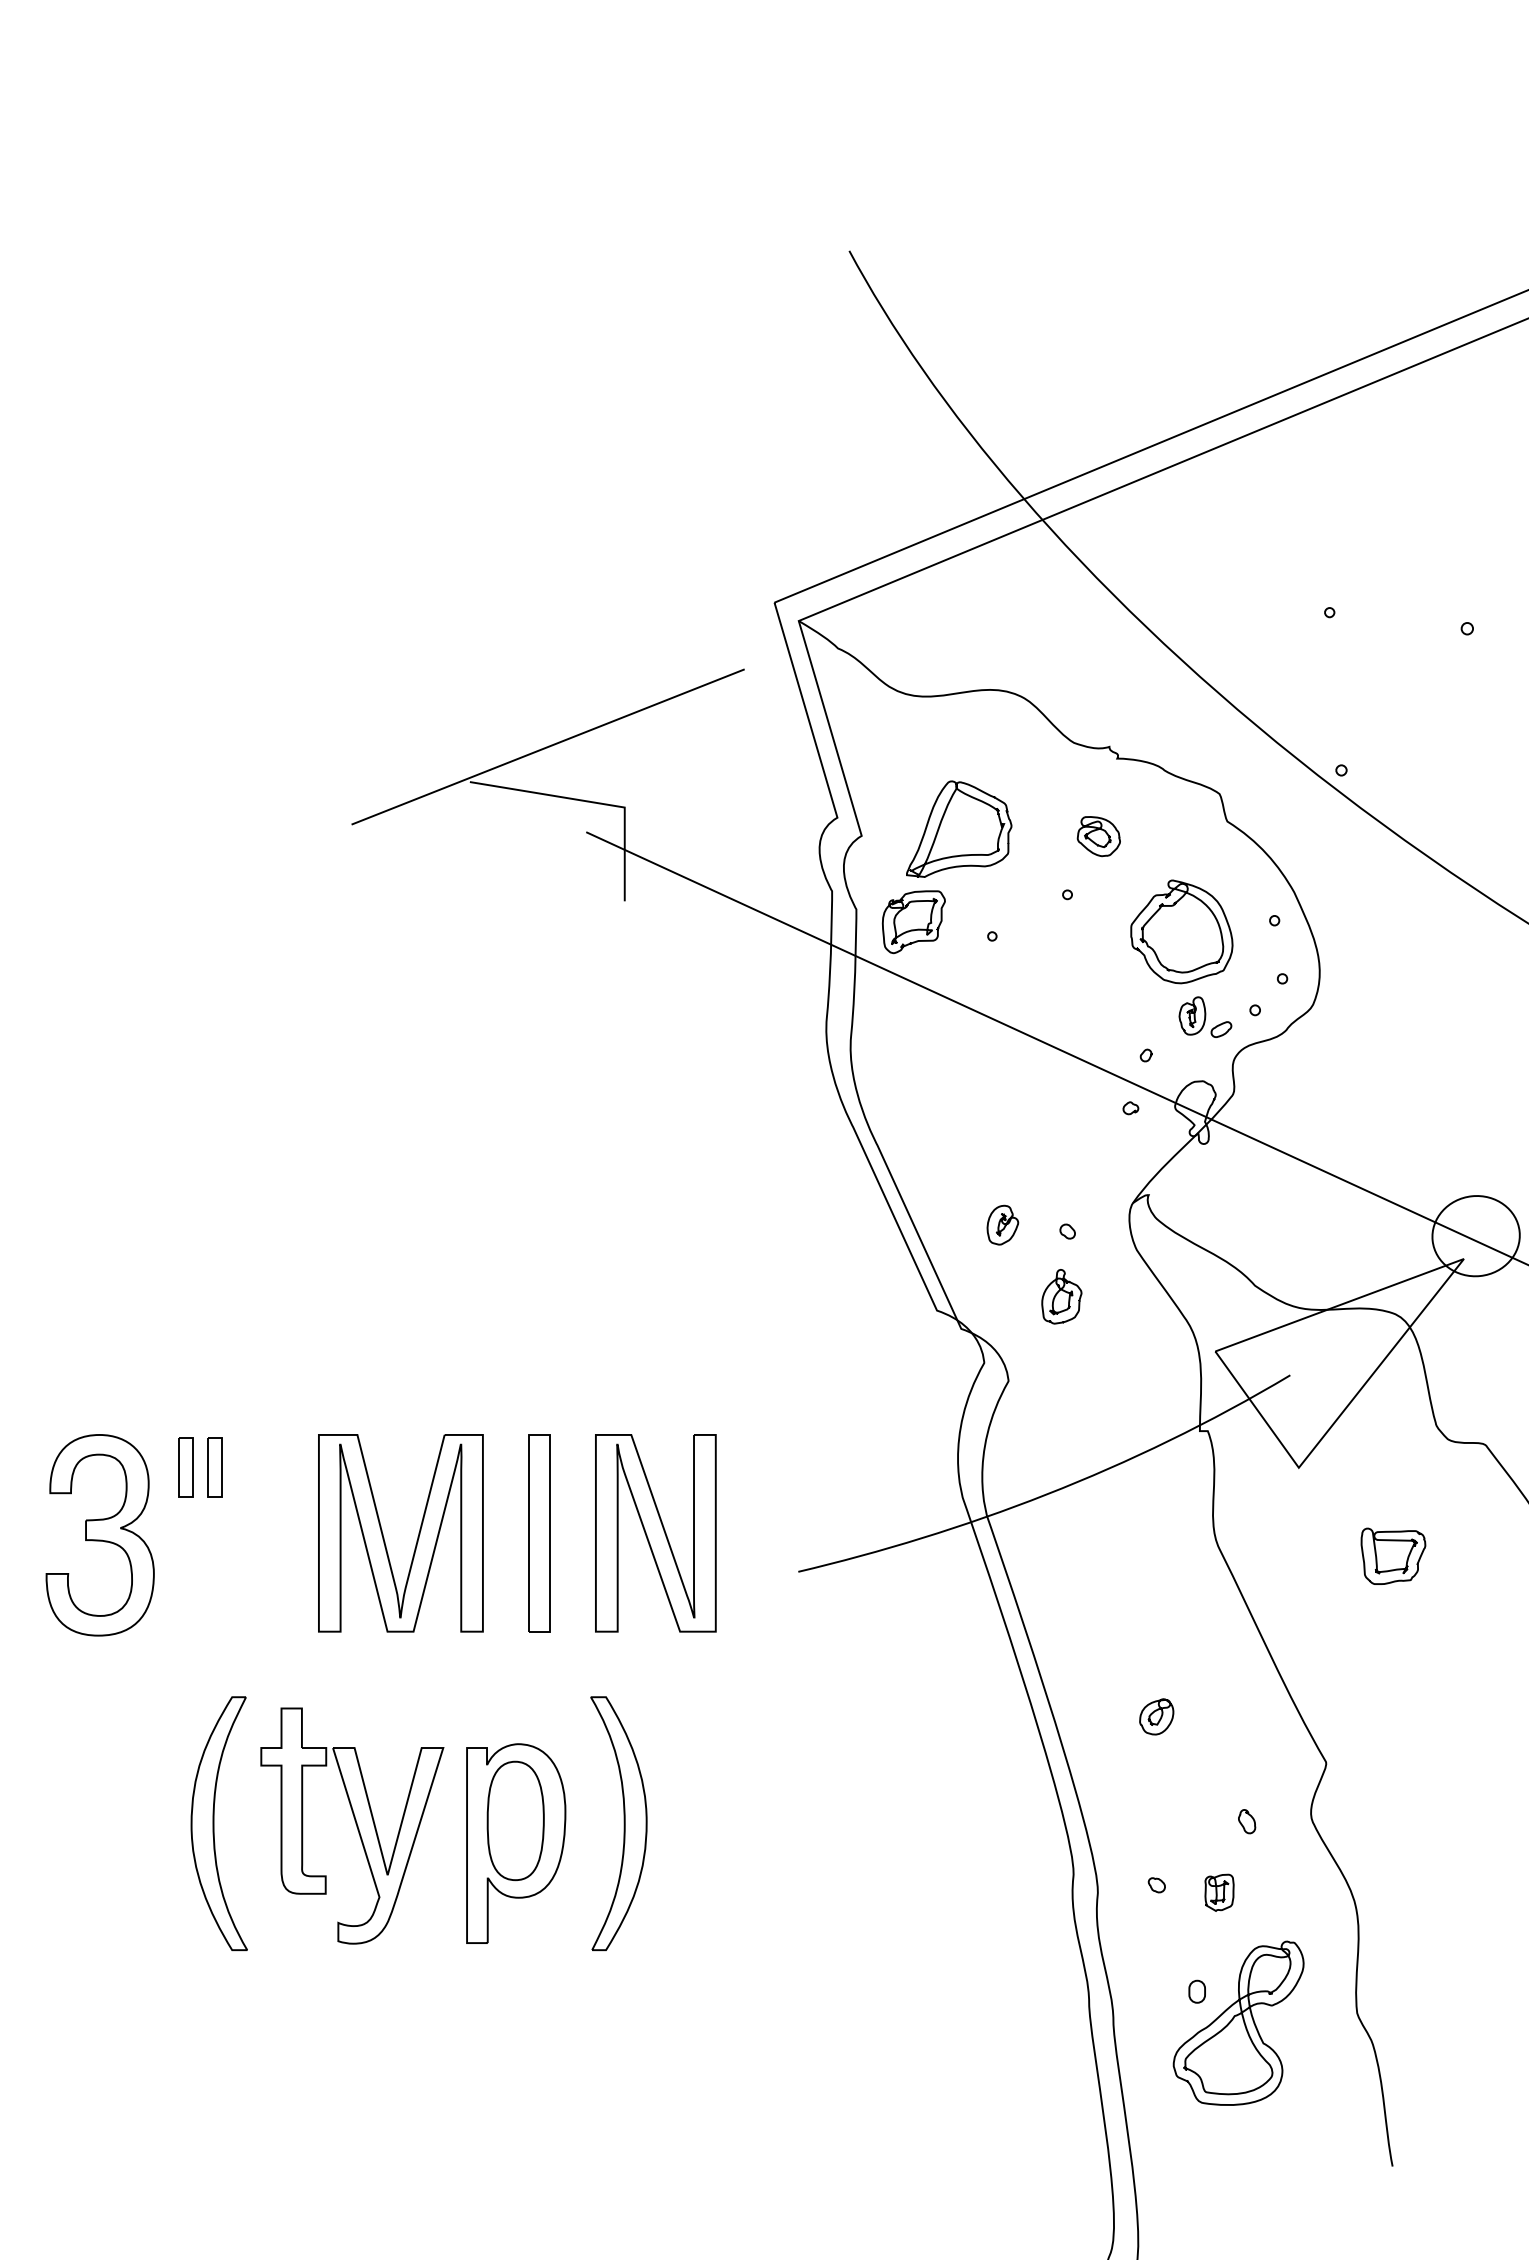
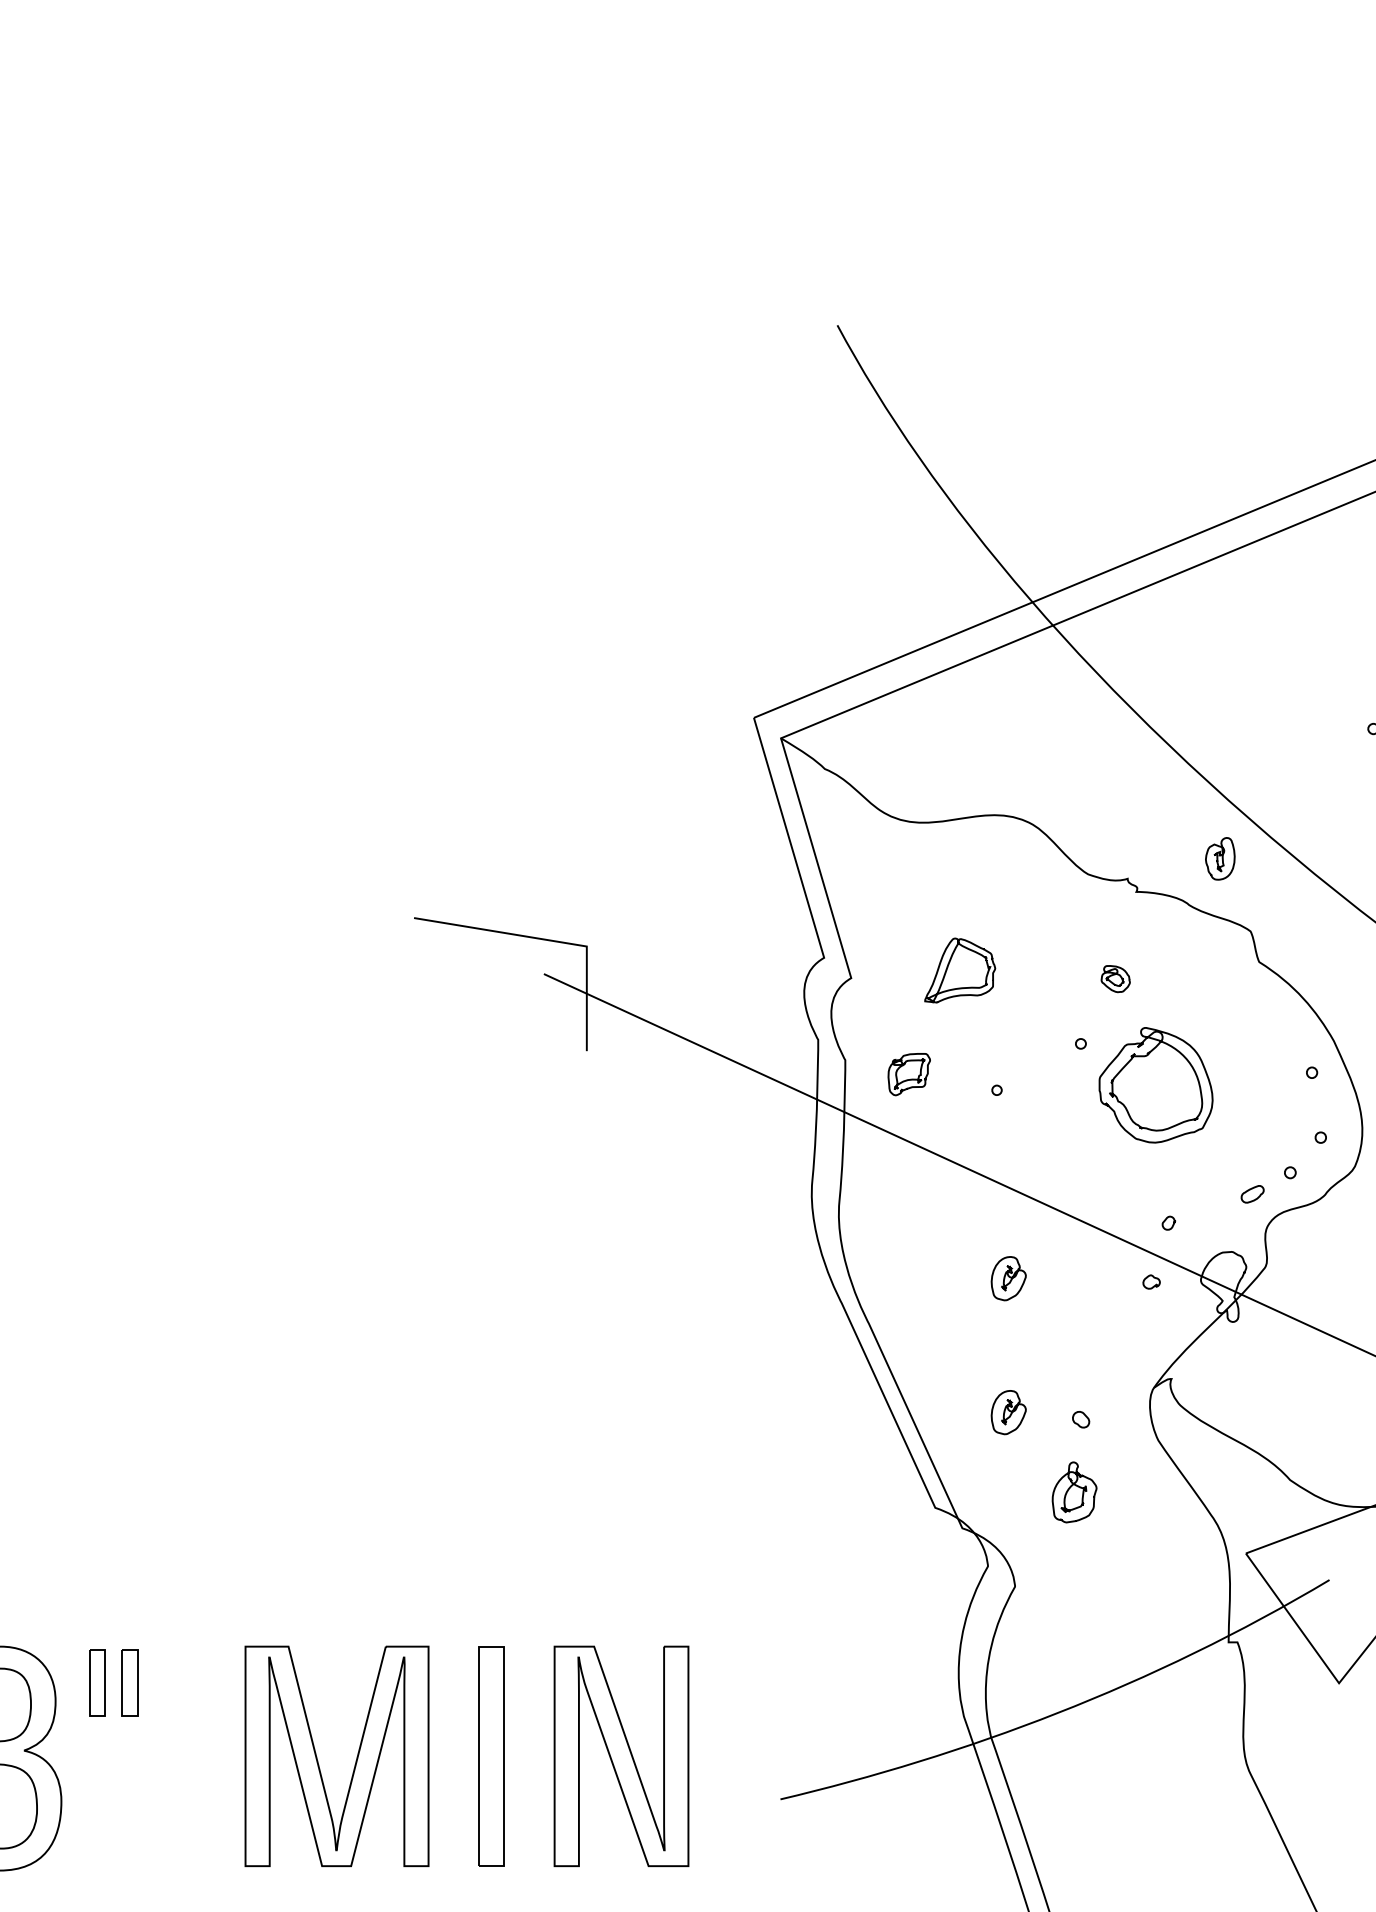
line: (547, 746) -> (500, 878), removed
part: (959, 828) -> (960, 969), size x0.6
part: (1098, 836) -> (1115, 978), size x0.6
part: (913, 922) -> (909, 1074), size x0.6
part: (1181, 931) -> (1155, 1084), moved
part: (1192, 1015) -> (1220, 858), moved
part: (1002, 1104) -> (1008, 1277), added

